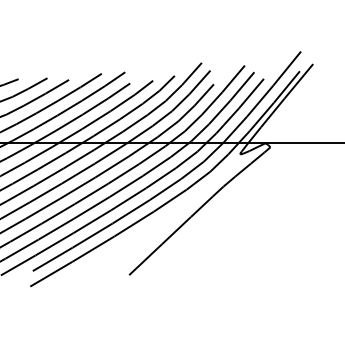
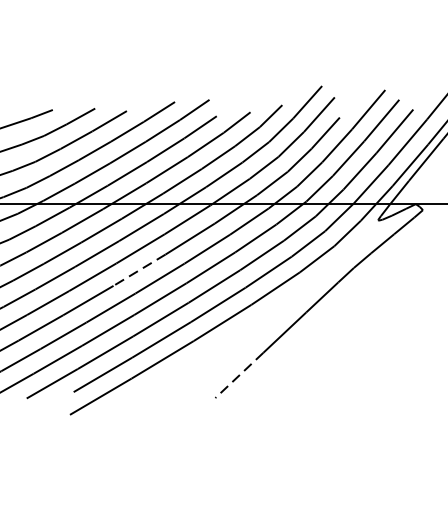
line: (77, 188) -> (139, 270), solid -> dashed
line: (145, 260) -> (239, 376), solid -> dashed

